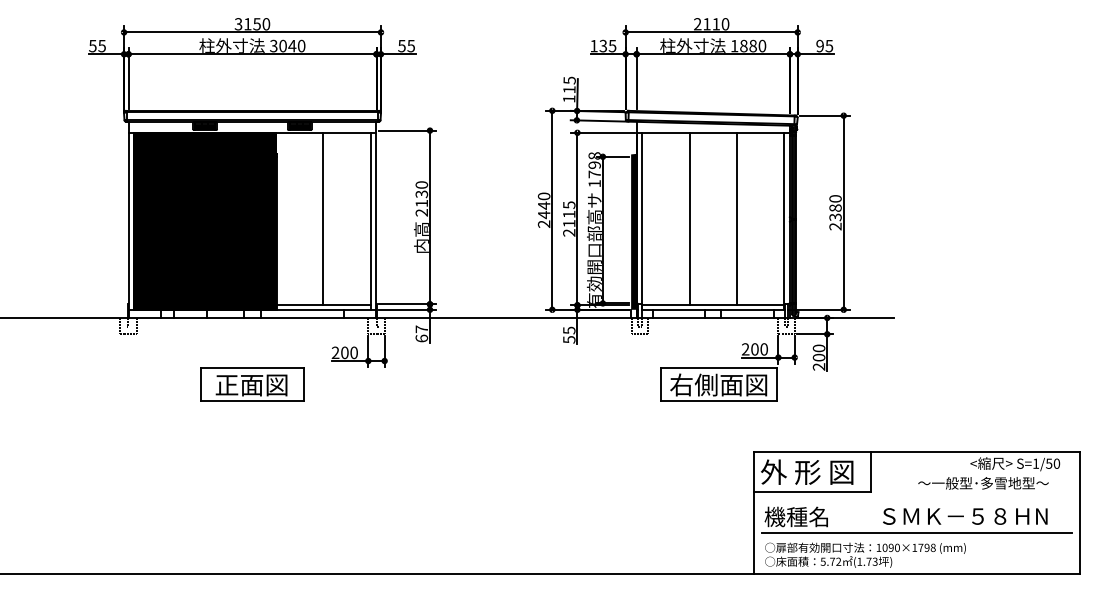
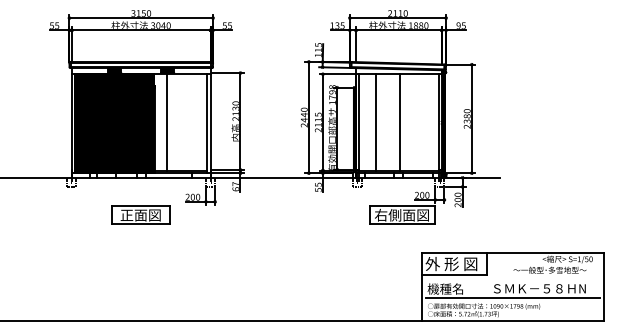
line: (322, 219) -> (166, 122), moved
line: (689, 219) -> (375, 122), moved
line: (737, 219) -> (400, 122), moved

